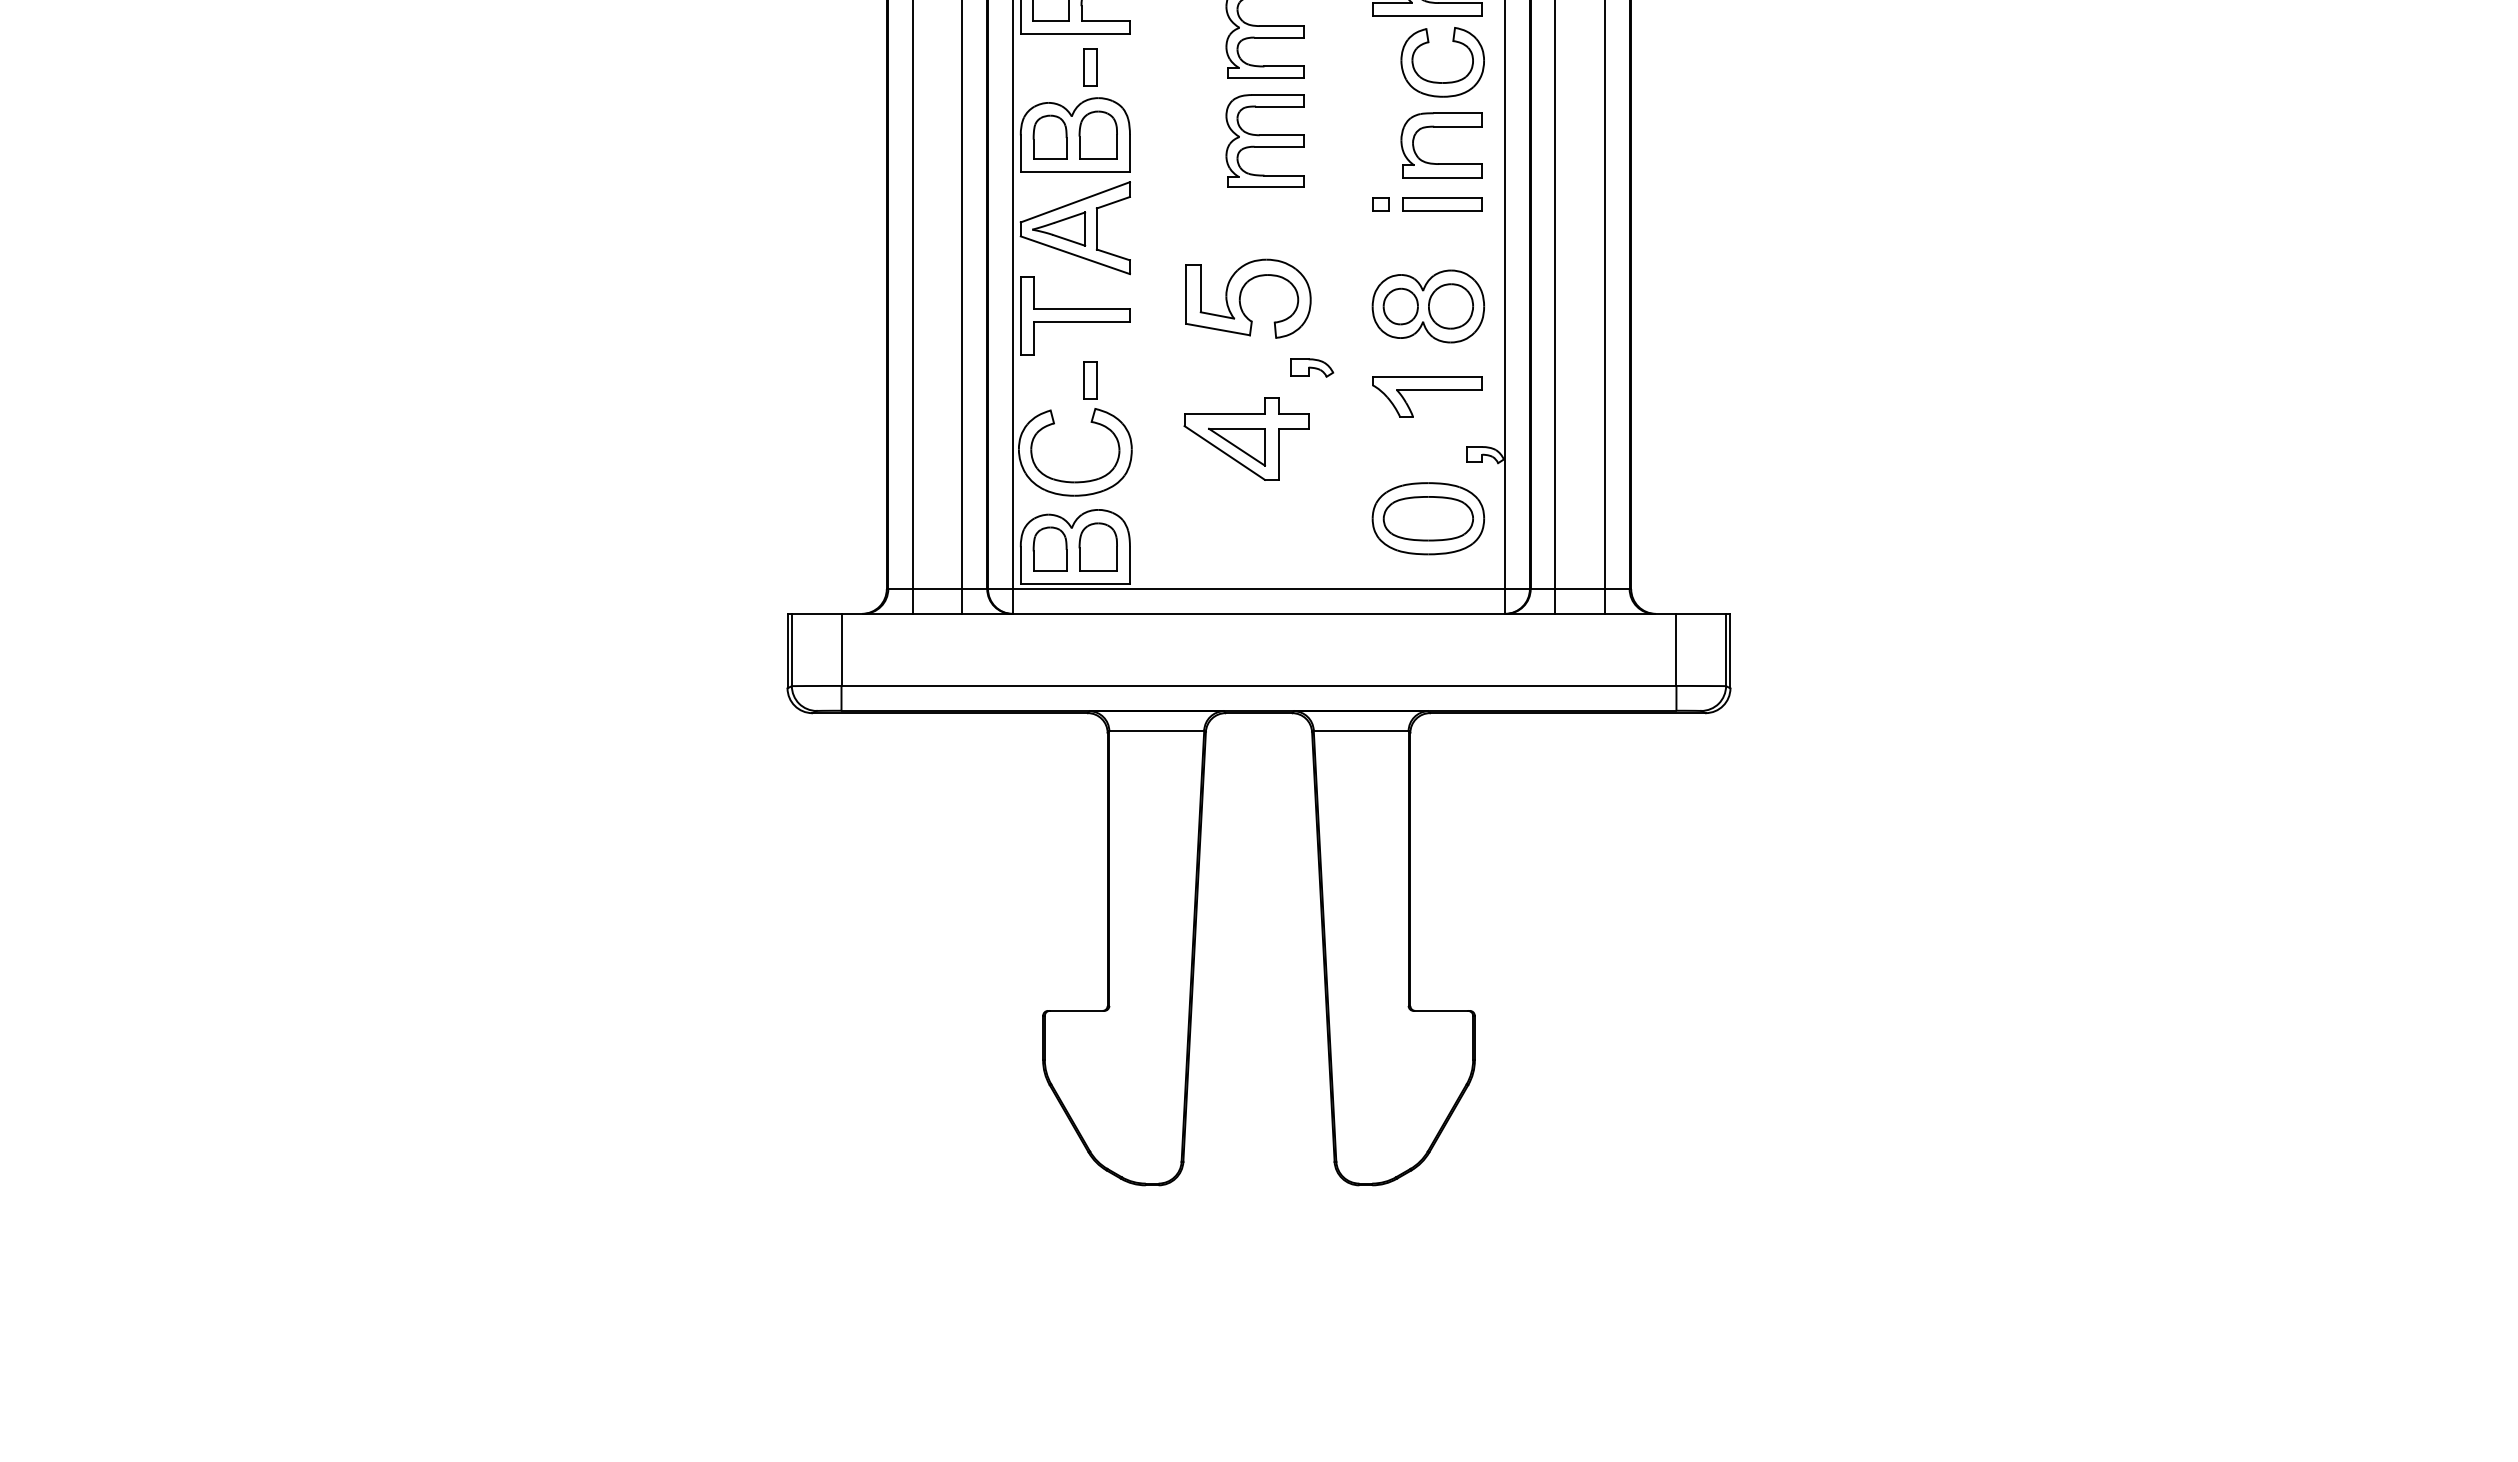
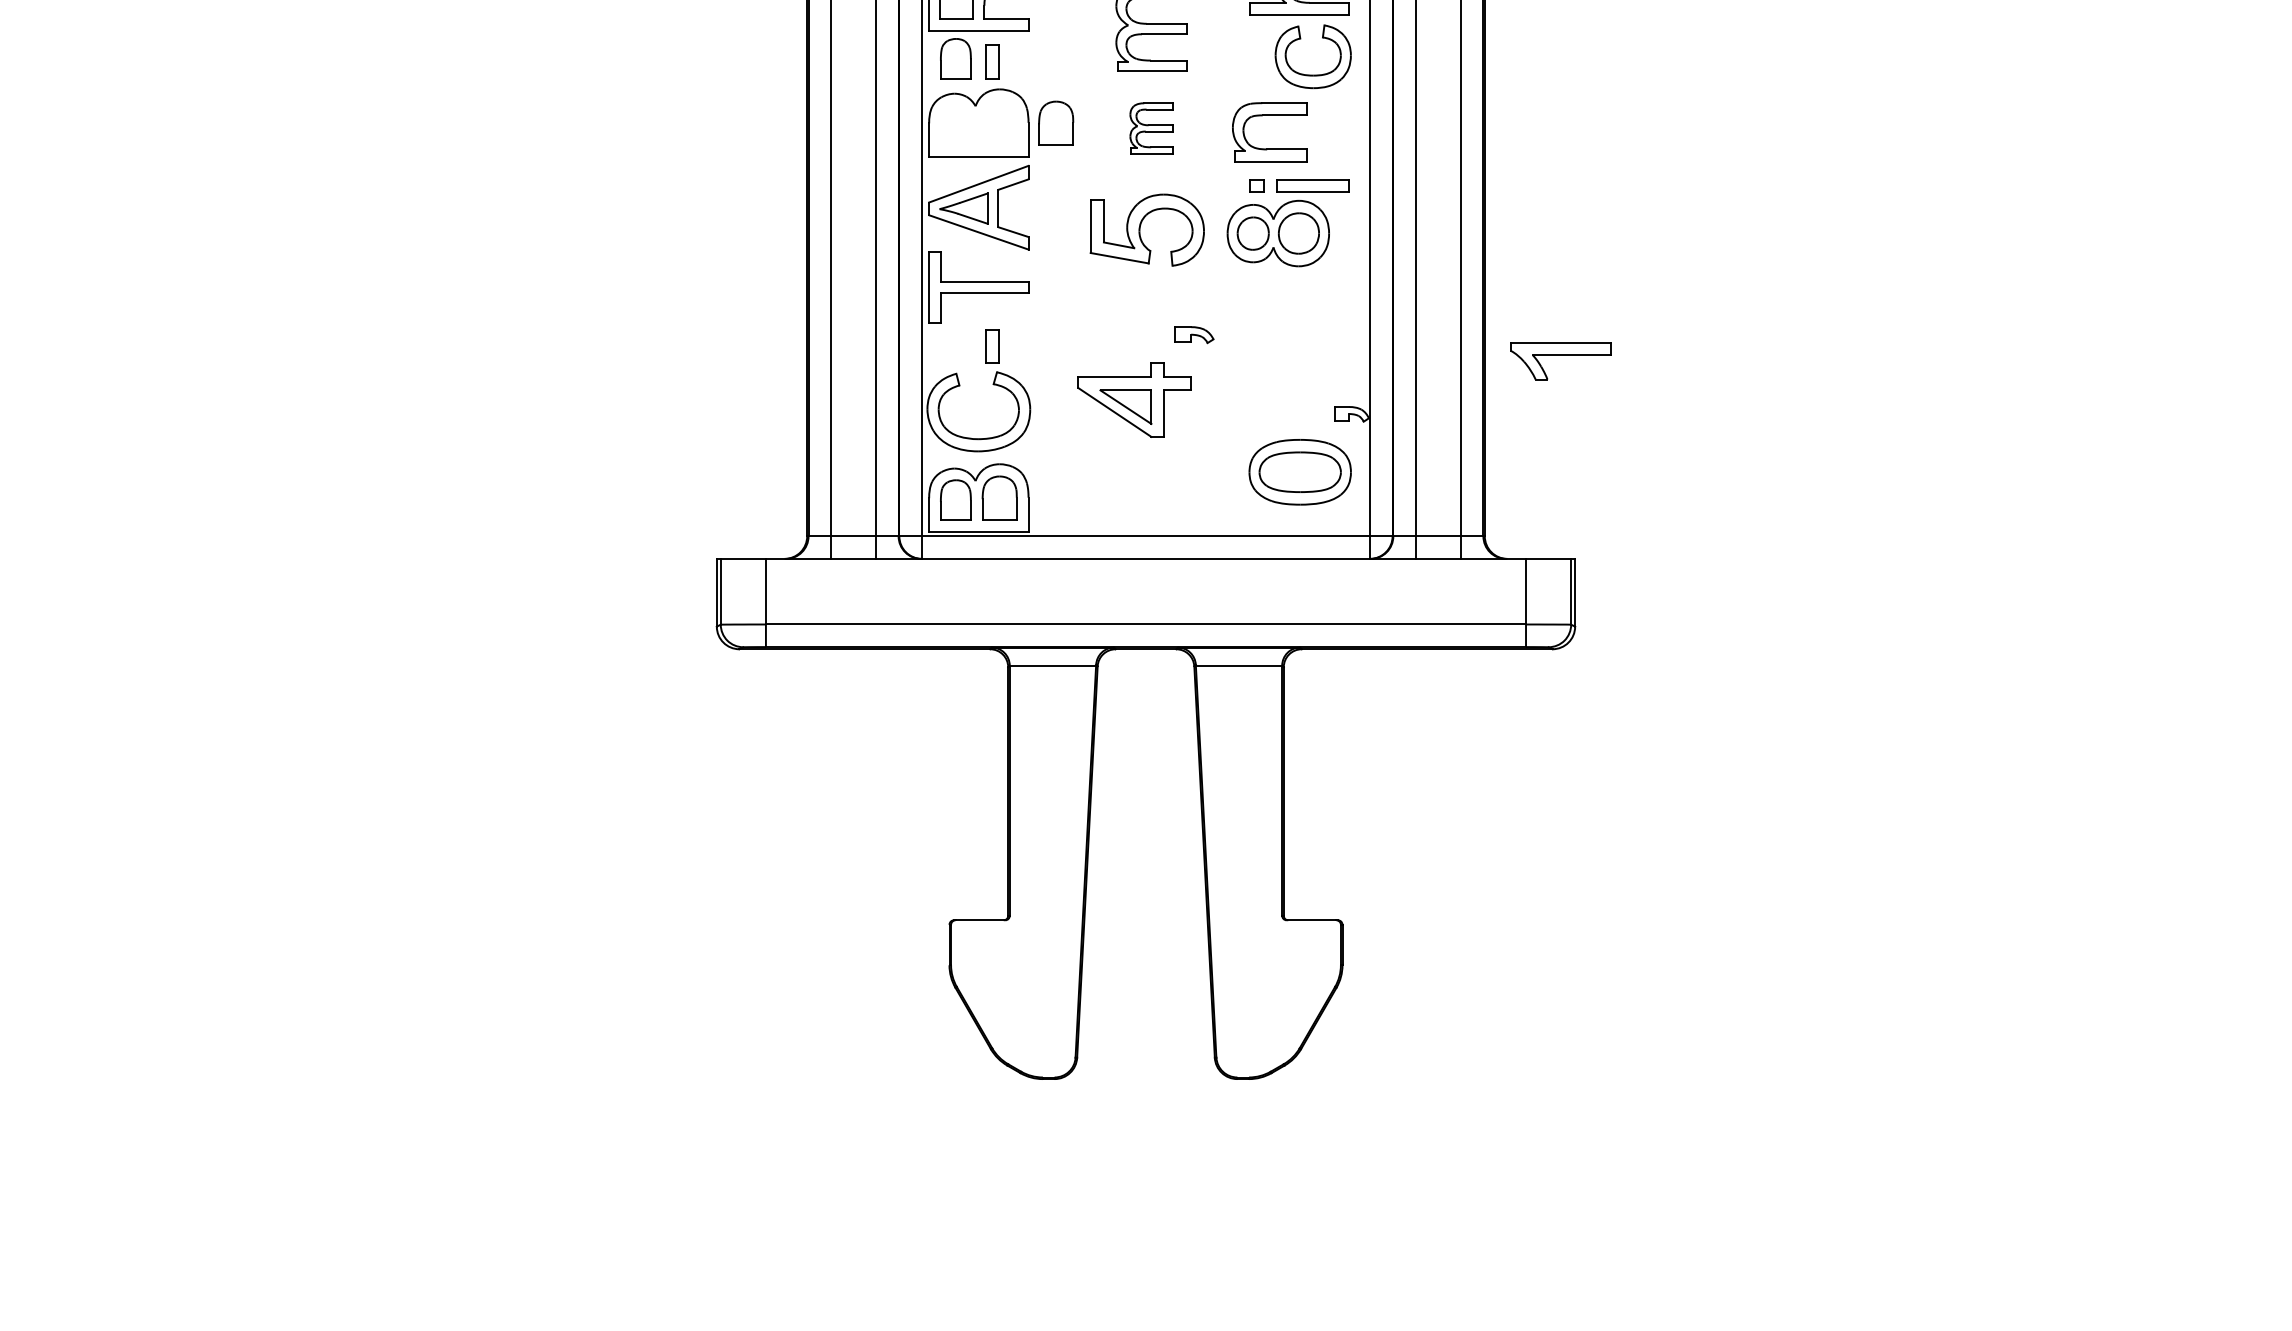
part: (1441, 127) -> (1269, 116), moved
part: (1097, 134) -> (1055, 122), moved
part: (1049, 136) -> (955, 57), moved
part: (1264, 140) -> (1151, 127), size x0.6
part: (1241, 295) -> (1140, 227), moved
part: (1428, 306) -> (1278, 233), moved
part: (1427, 396) -> (1560, 361), moved

